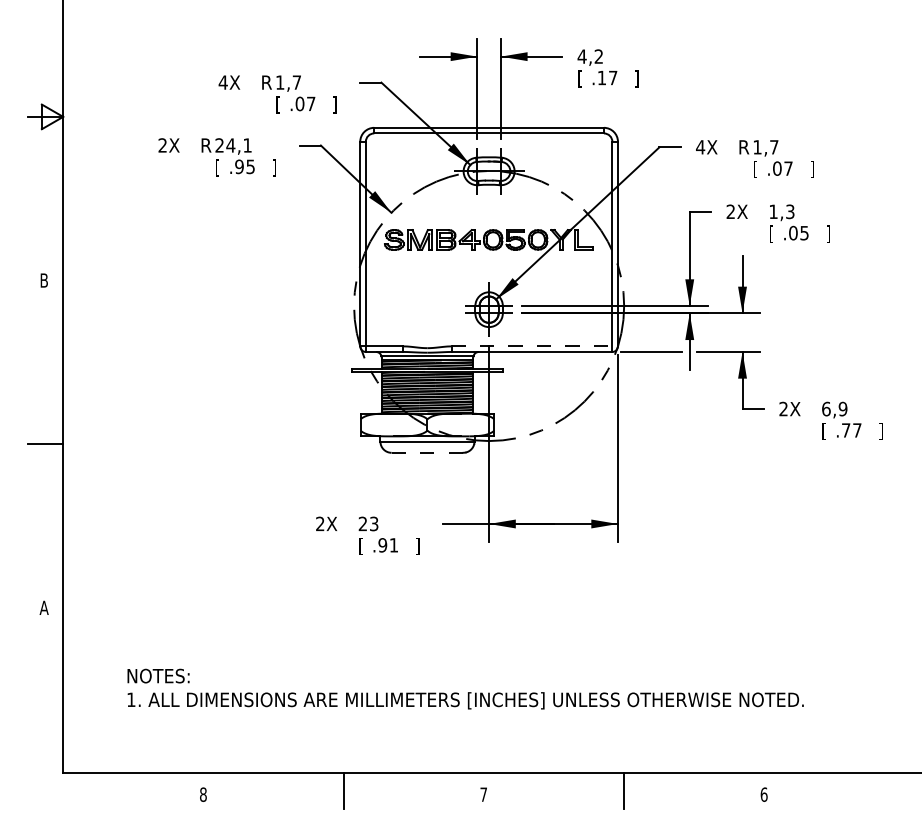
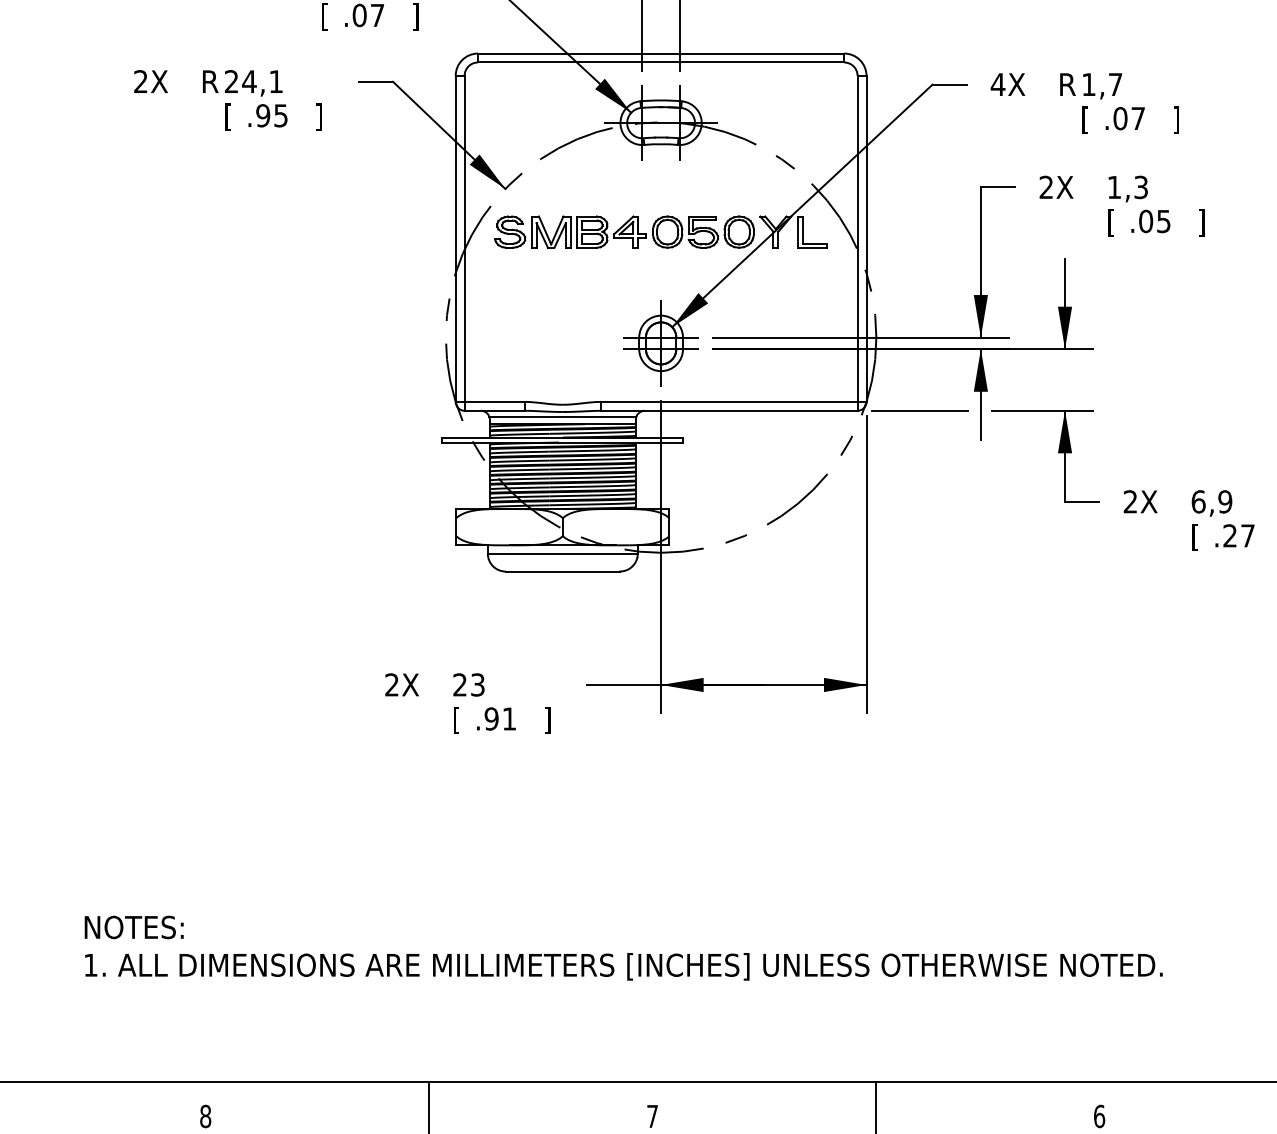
line: (535, 346) -> (735, 402), dashed -> solid
text: (846, 430) -> (1230, 535), .77 -> .27
line: (427, 452) -> (562, 571), dashed -> solid

